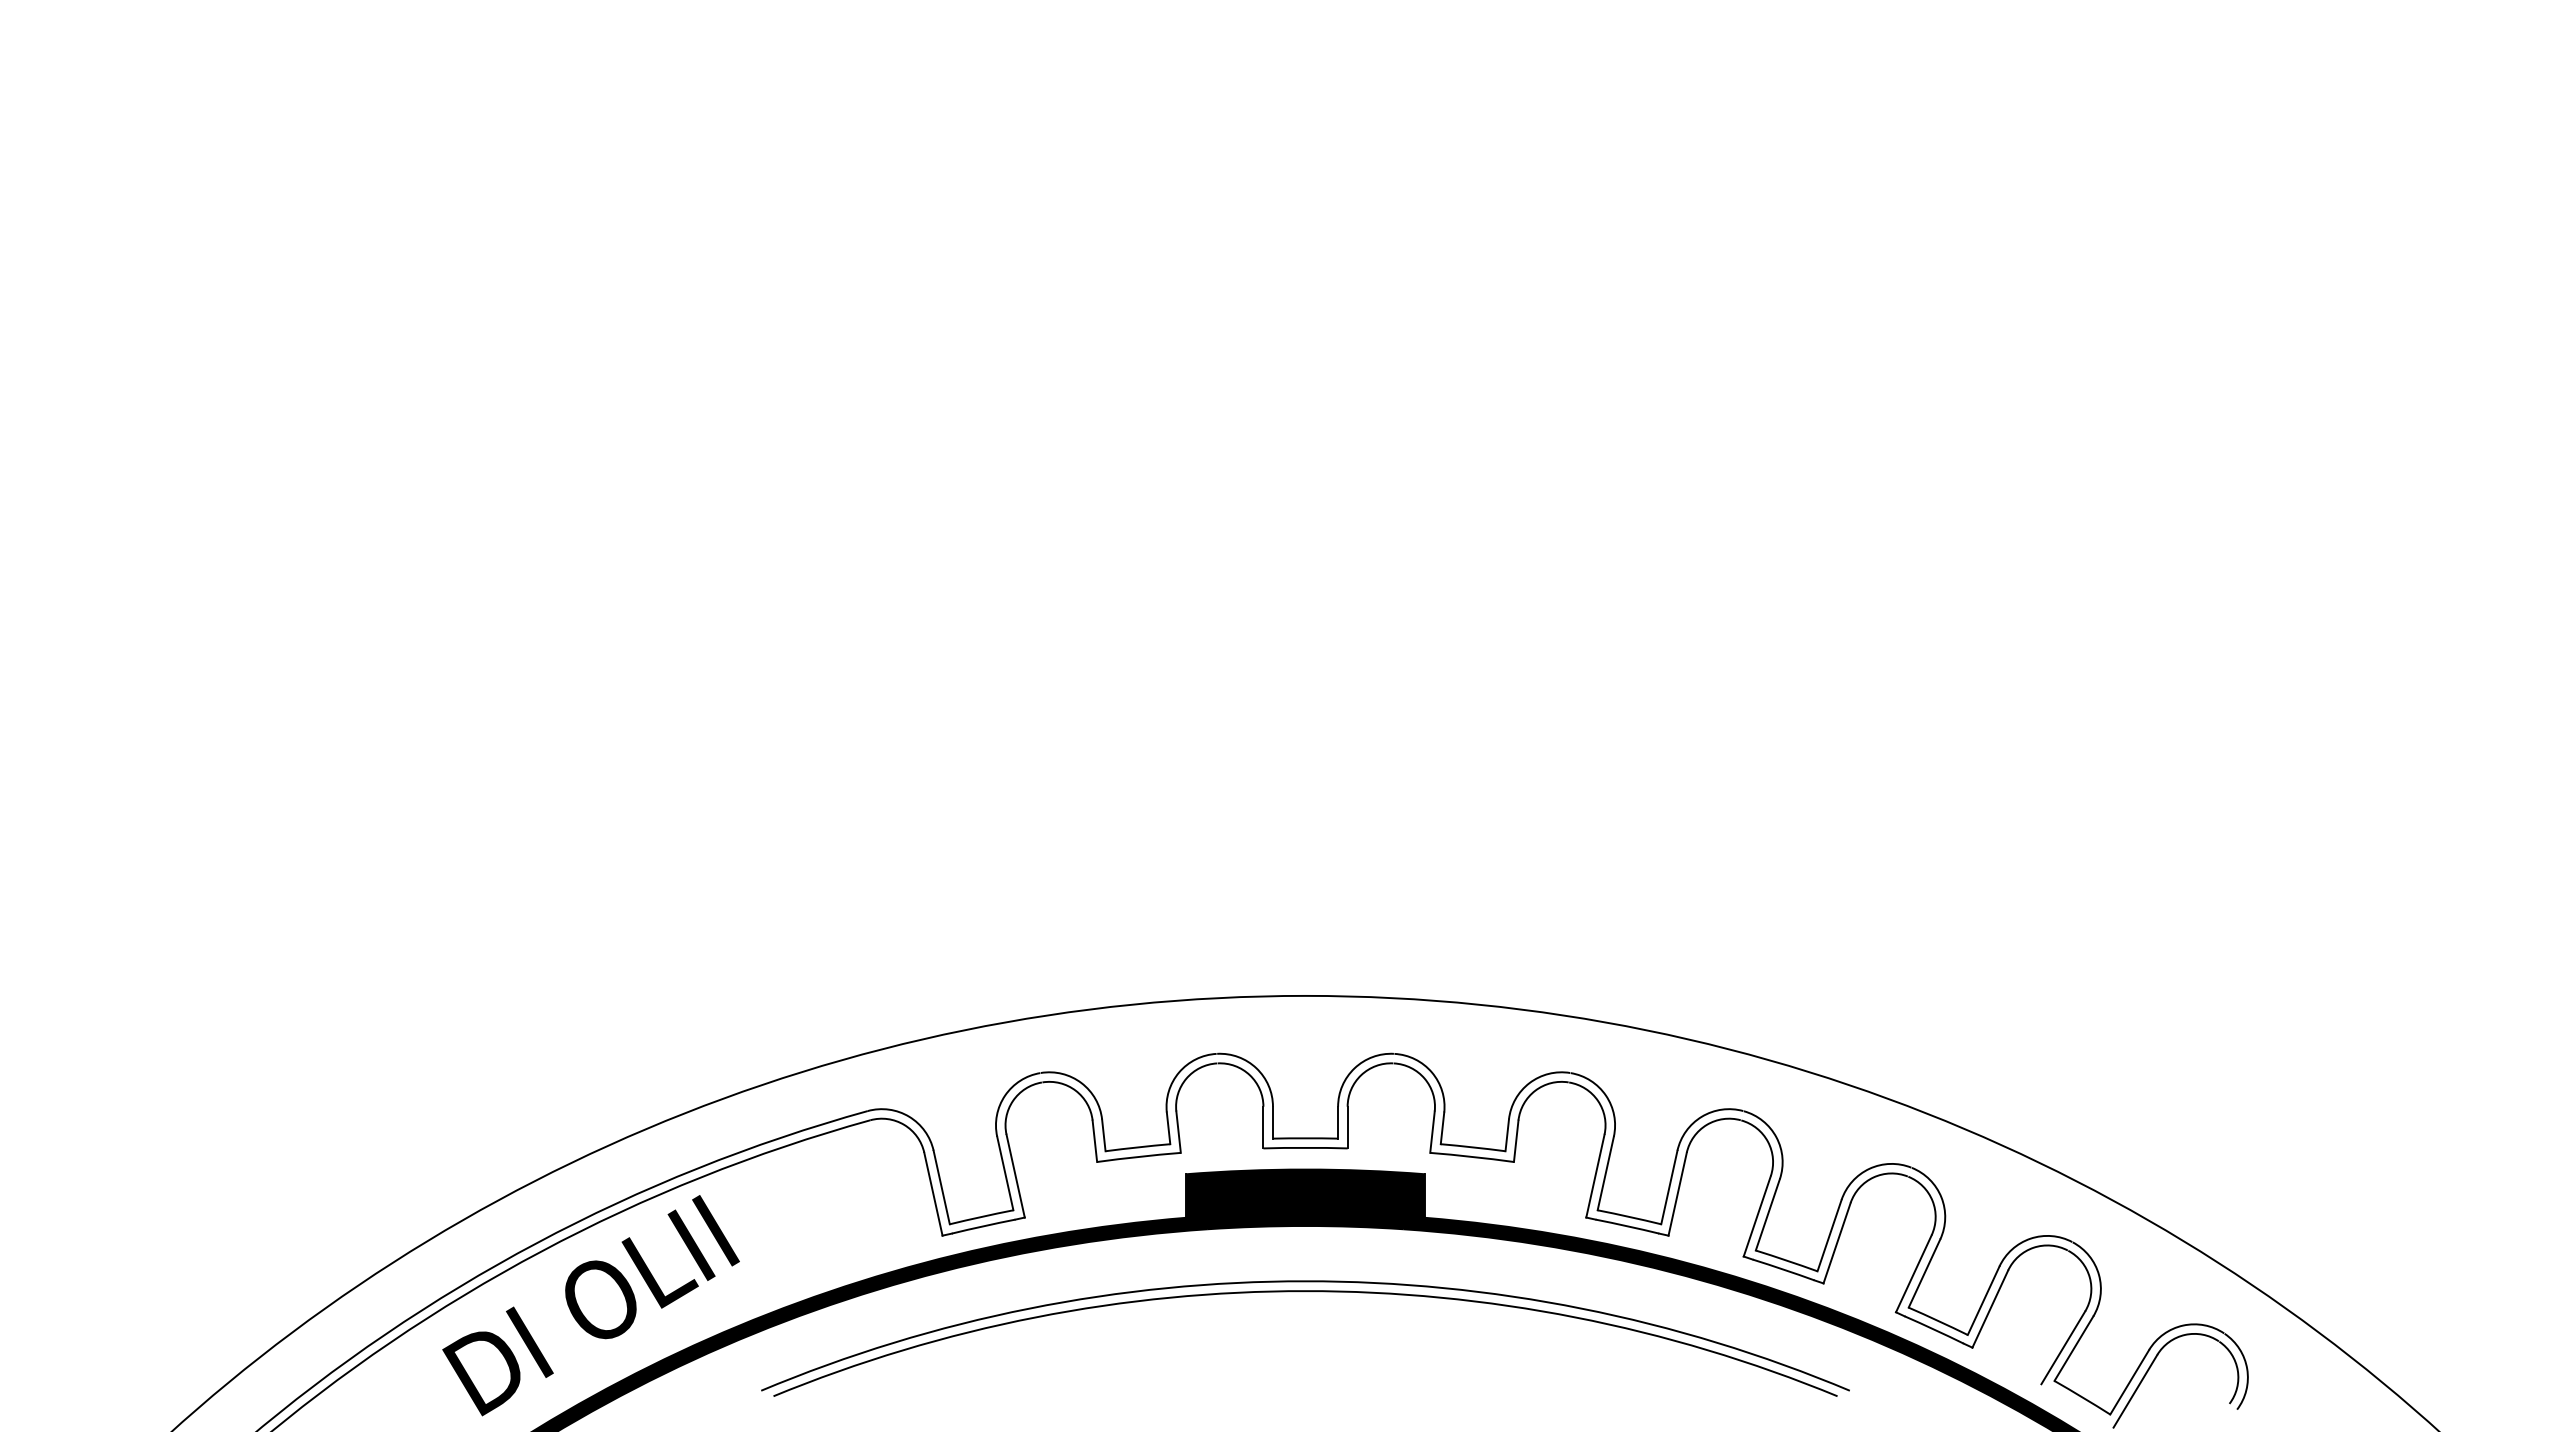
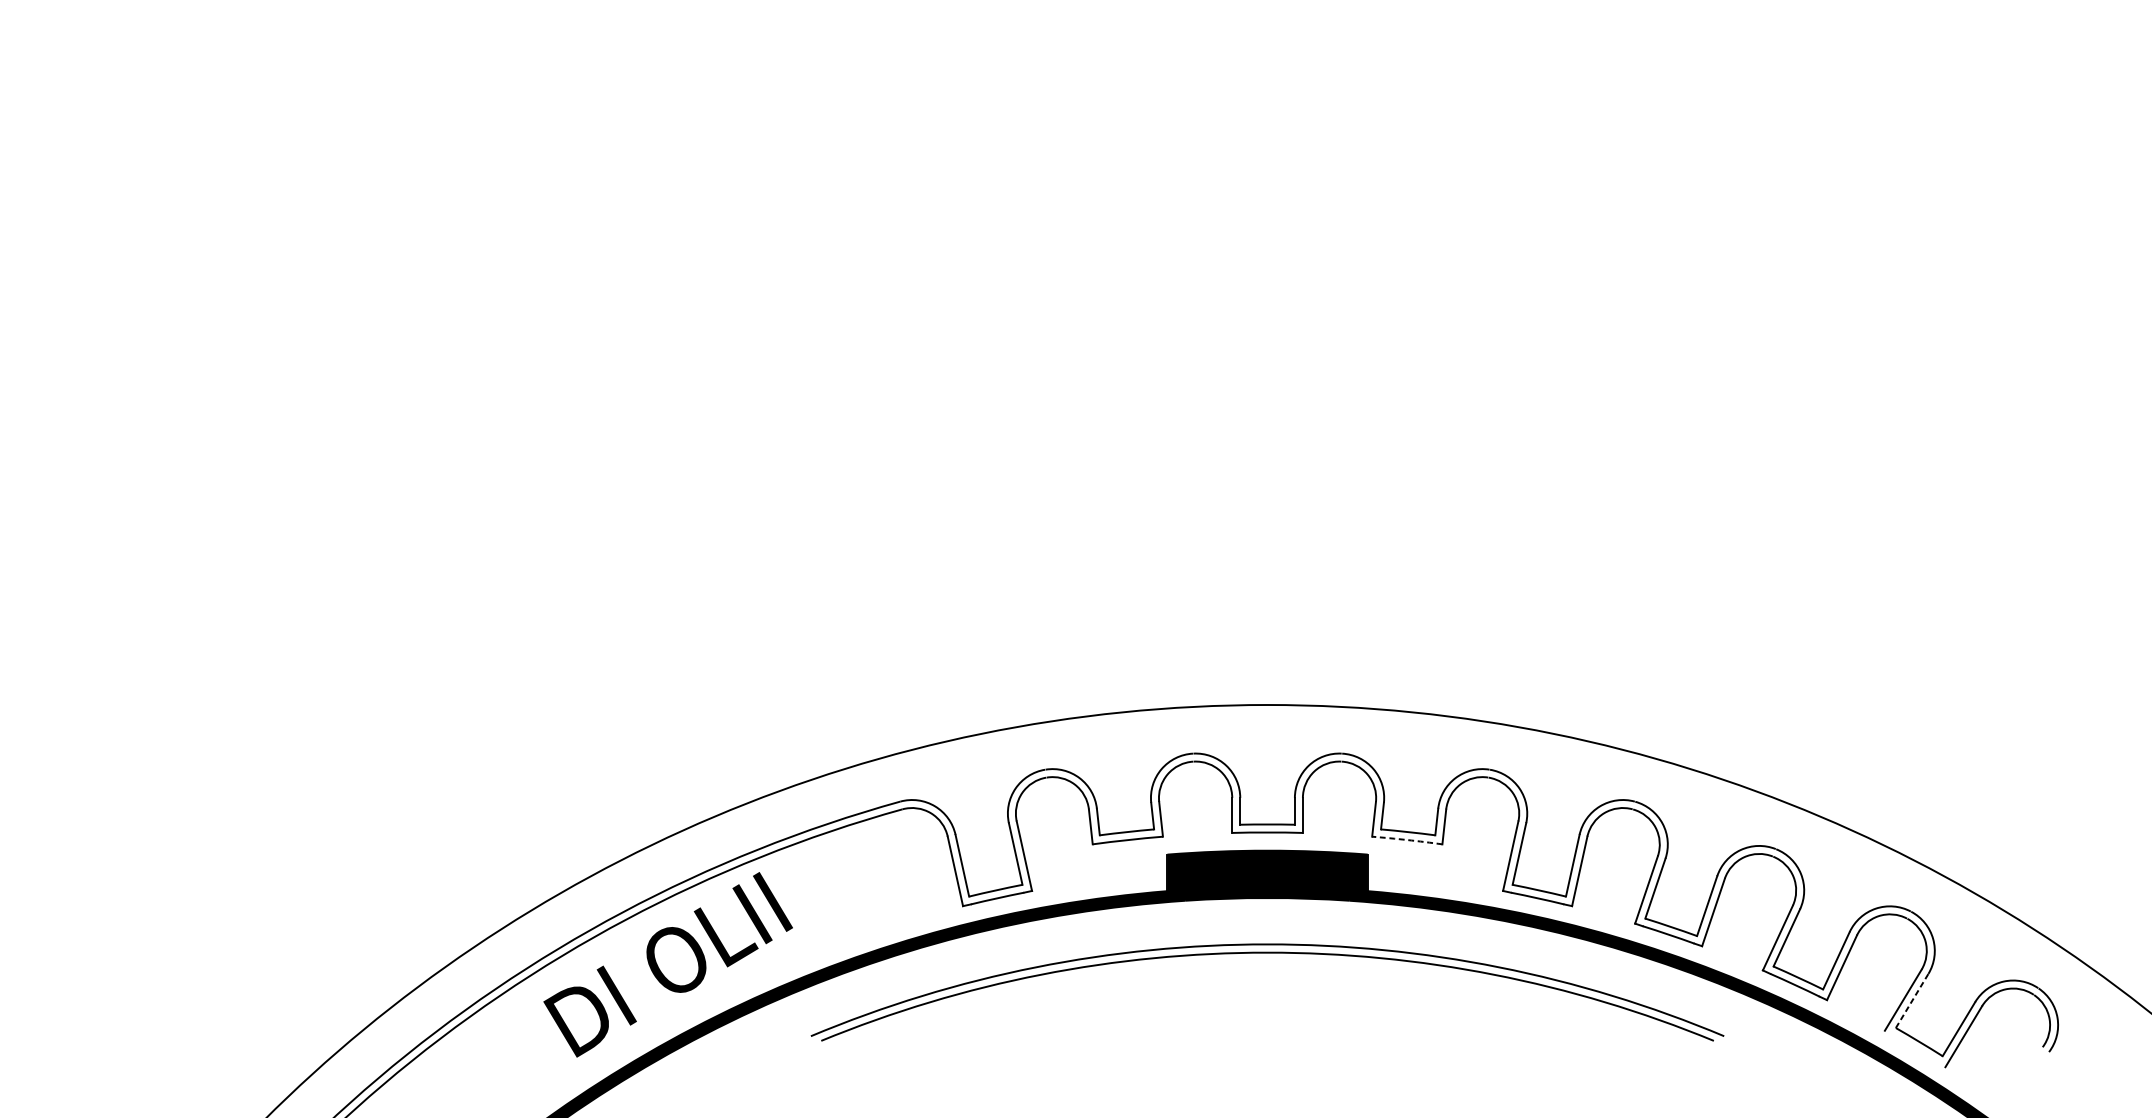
arc: (1472, 1156) -> (1407, 839), solid -> dashed
line: (2073, 1348) -> (1911, 1000), solid -> dashed

